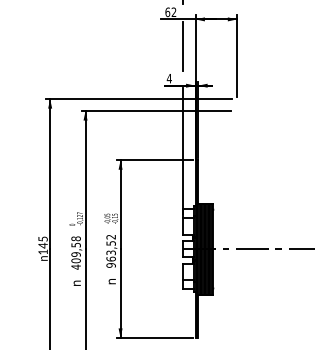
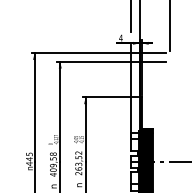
text: (42, 252) -> (29, 164), 145 -> 445
text: (110, 265) -> (78, 173), 963,52 -> 263,52

